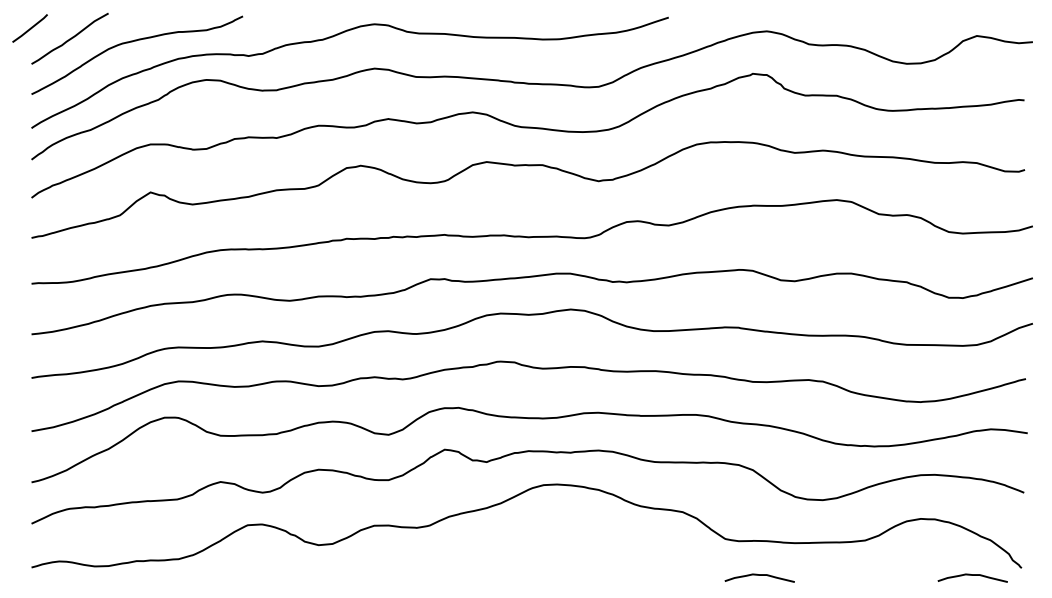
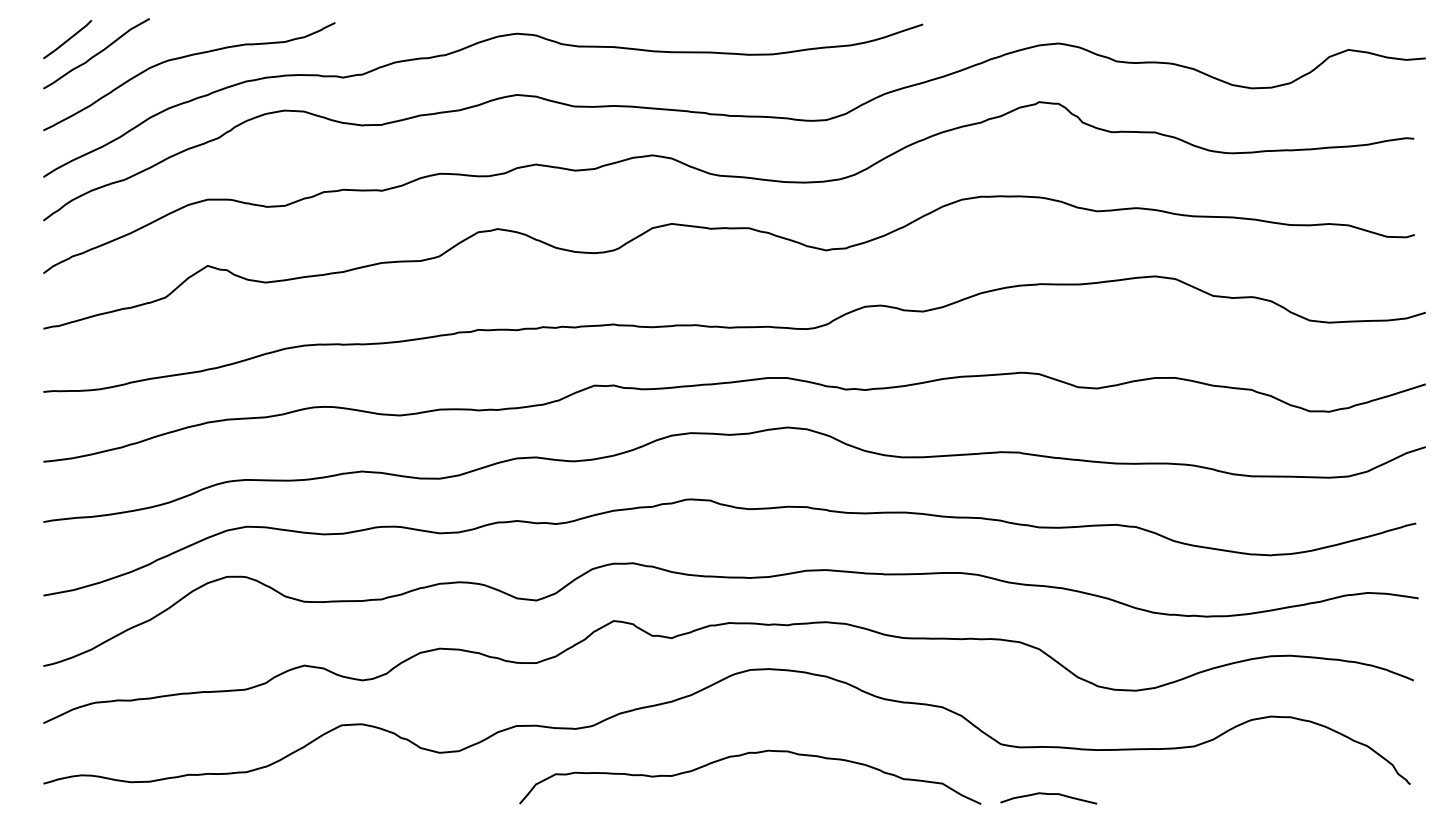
line: (29, 28) -> (66, 39), moved
curve: (538, 547) -> (743, 756), added
curve: (972, 575) -> (1342, 794), removed

